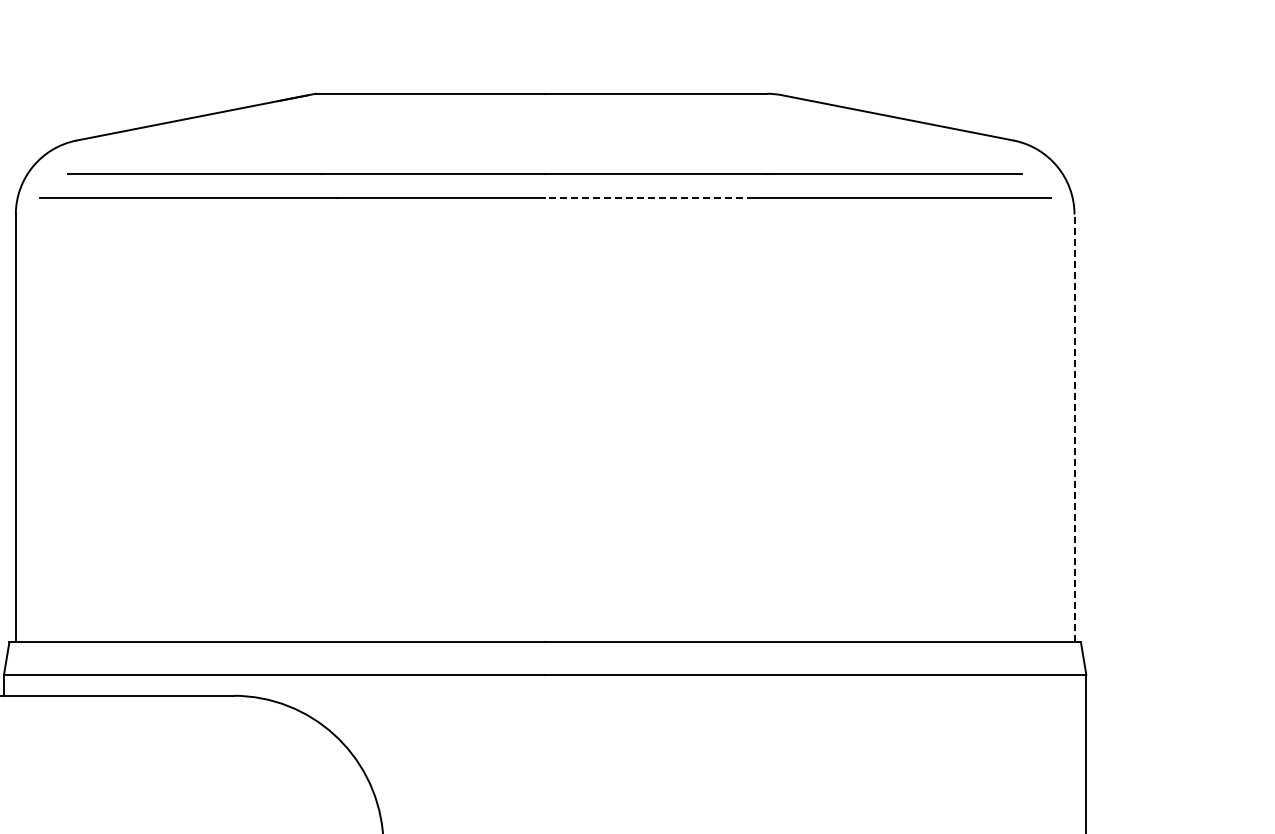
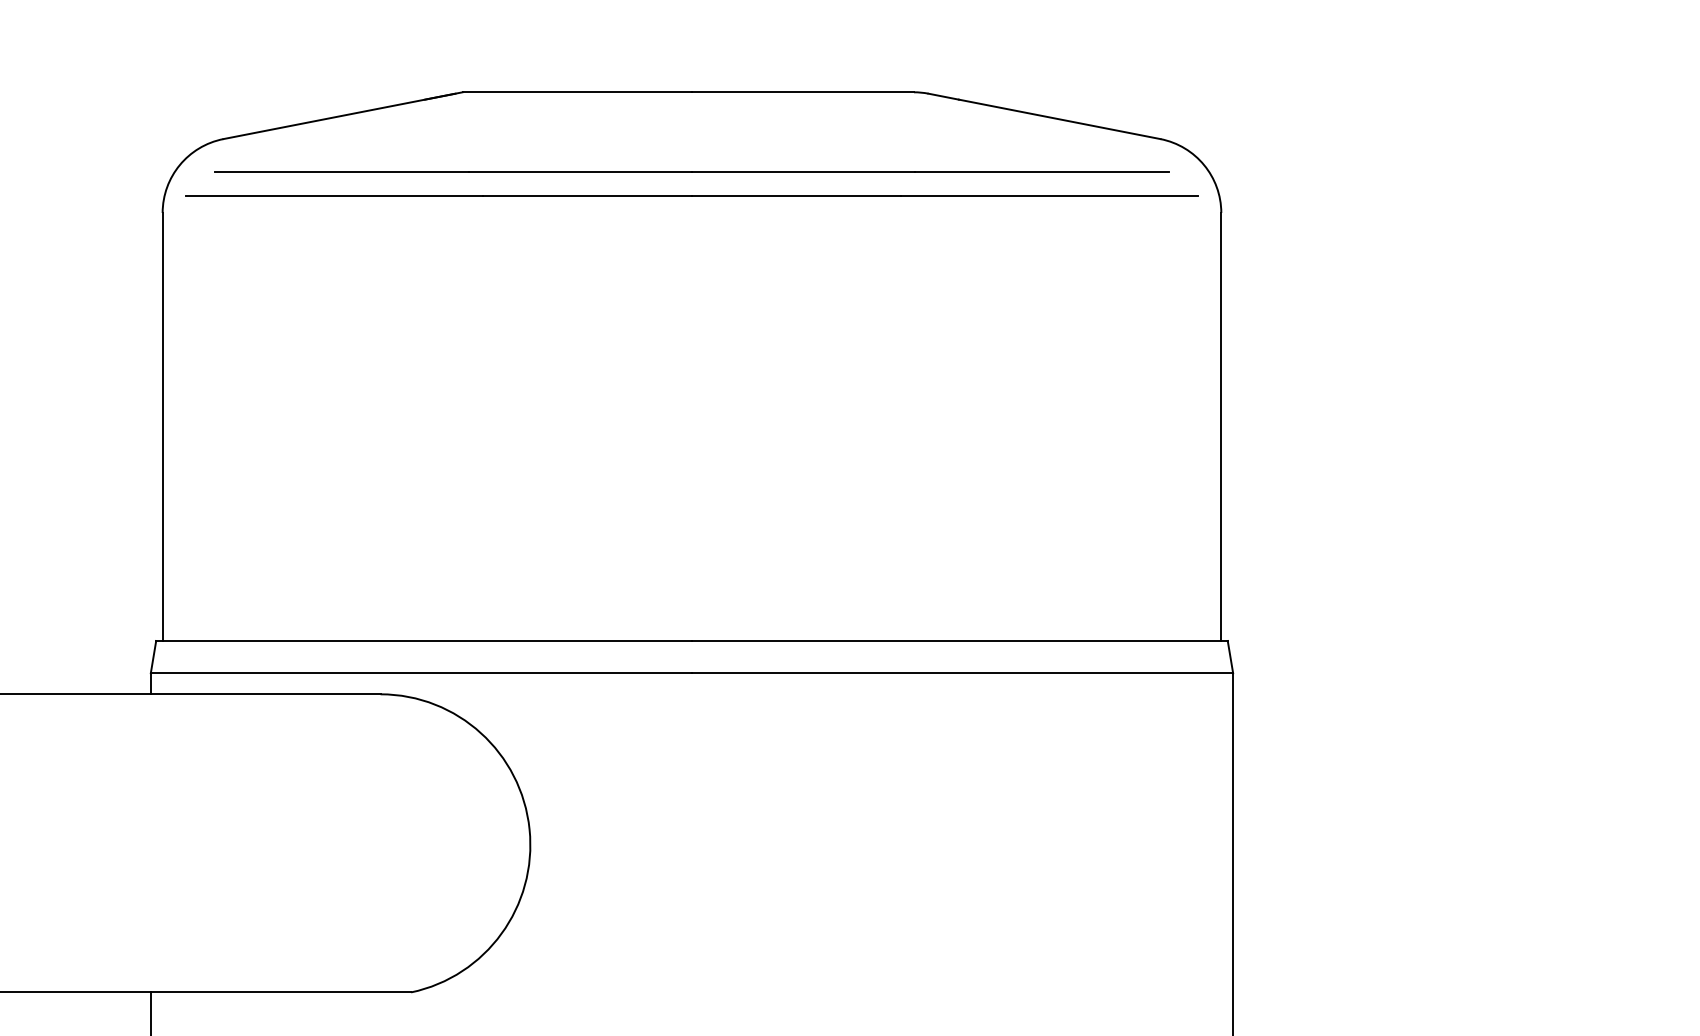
line: (648, 197) -> (795, 196), dashed -> solid
line: (1074, 427) -> (1221, 426), dashed -> solid

